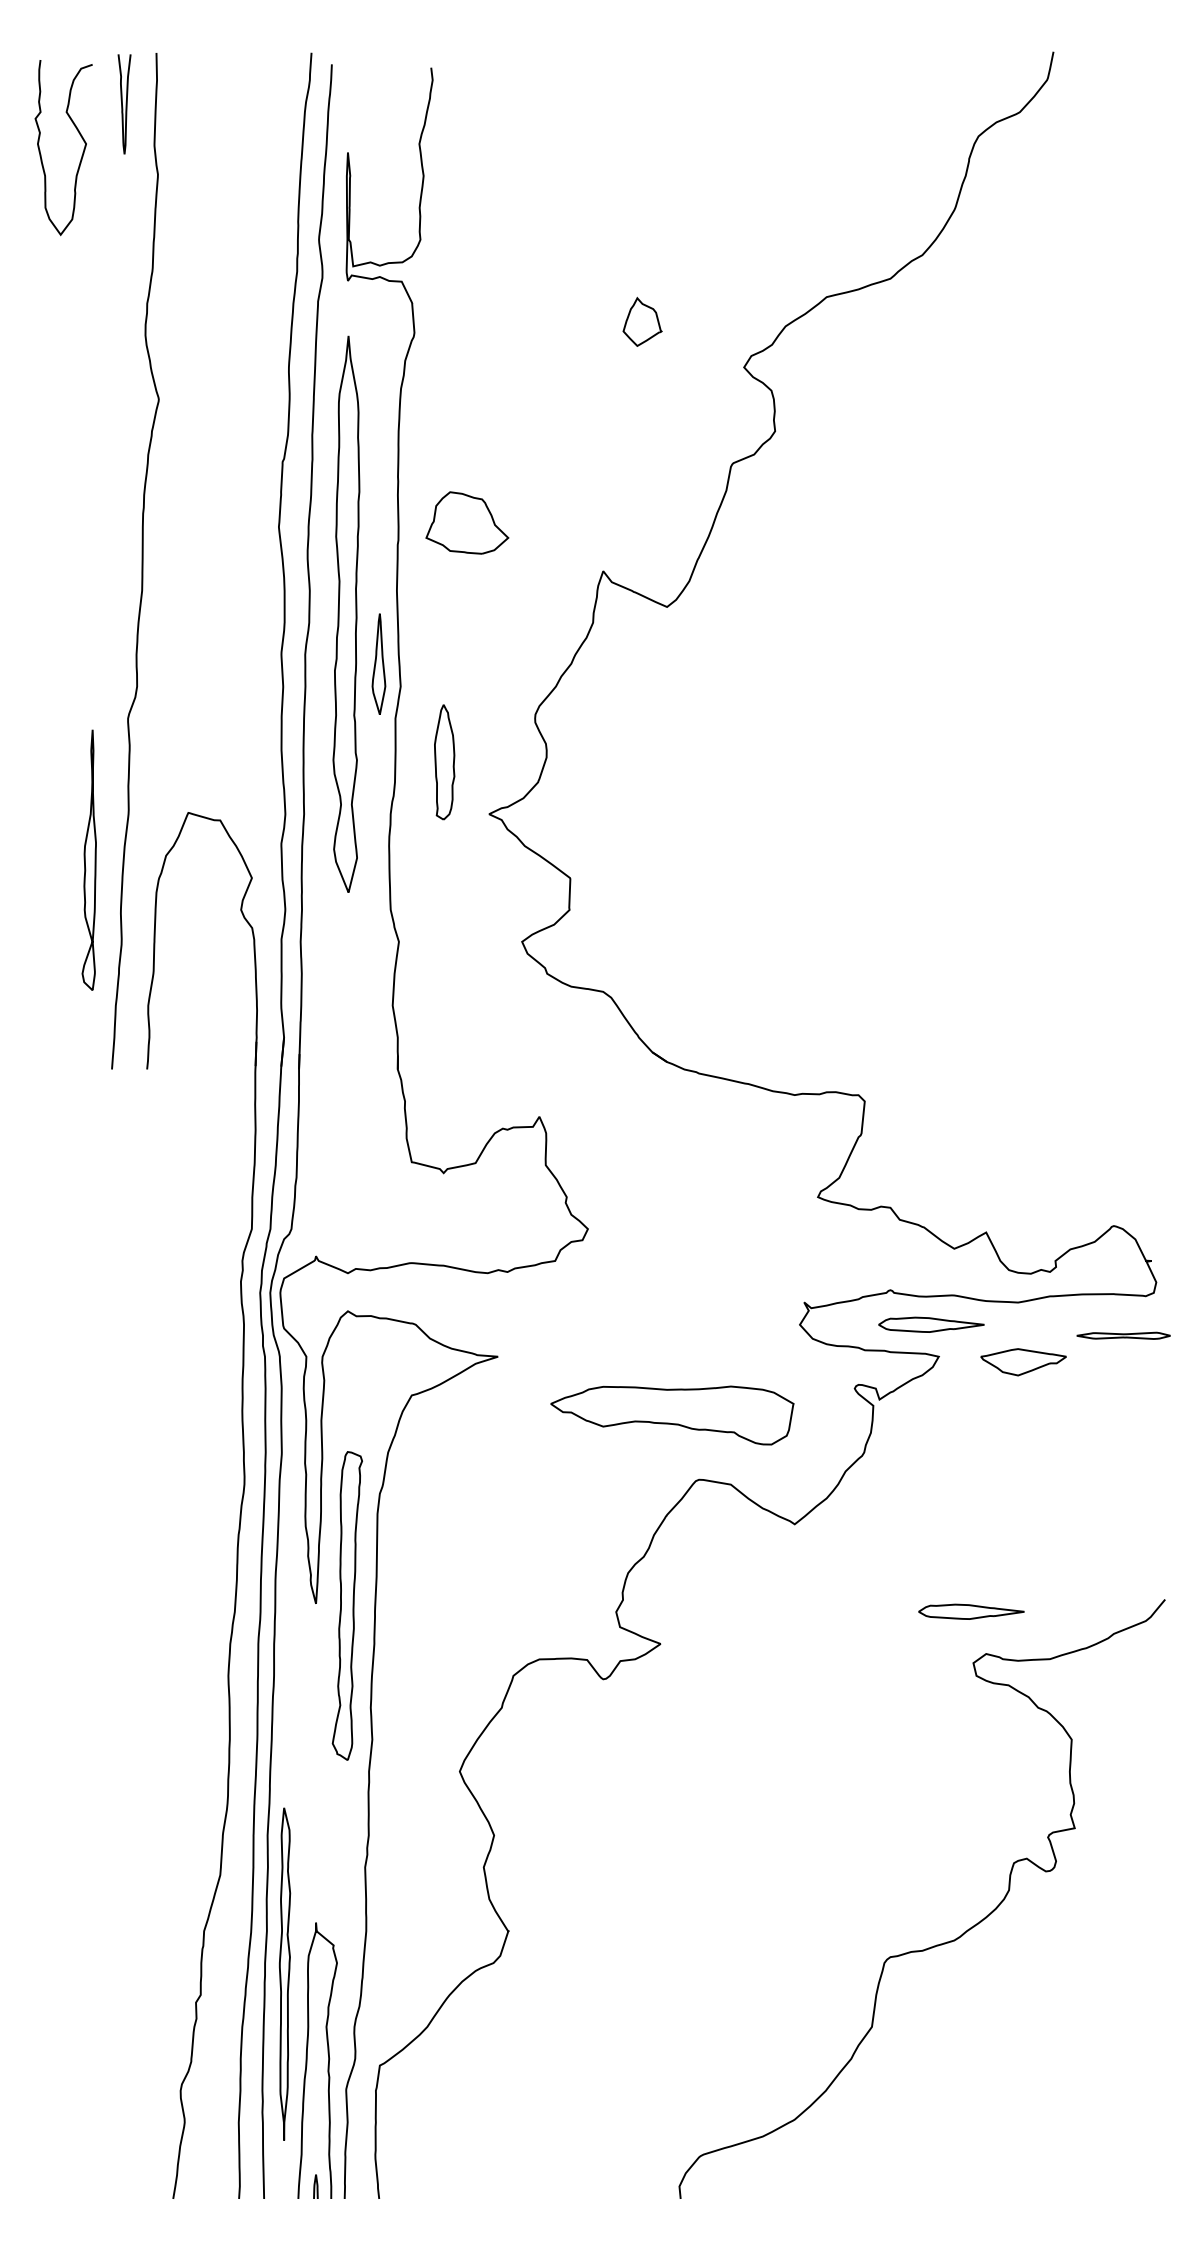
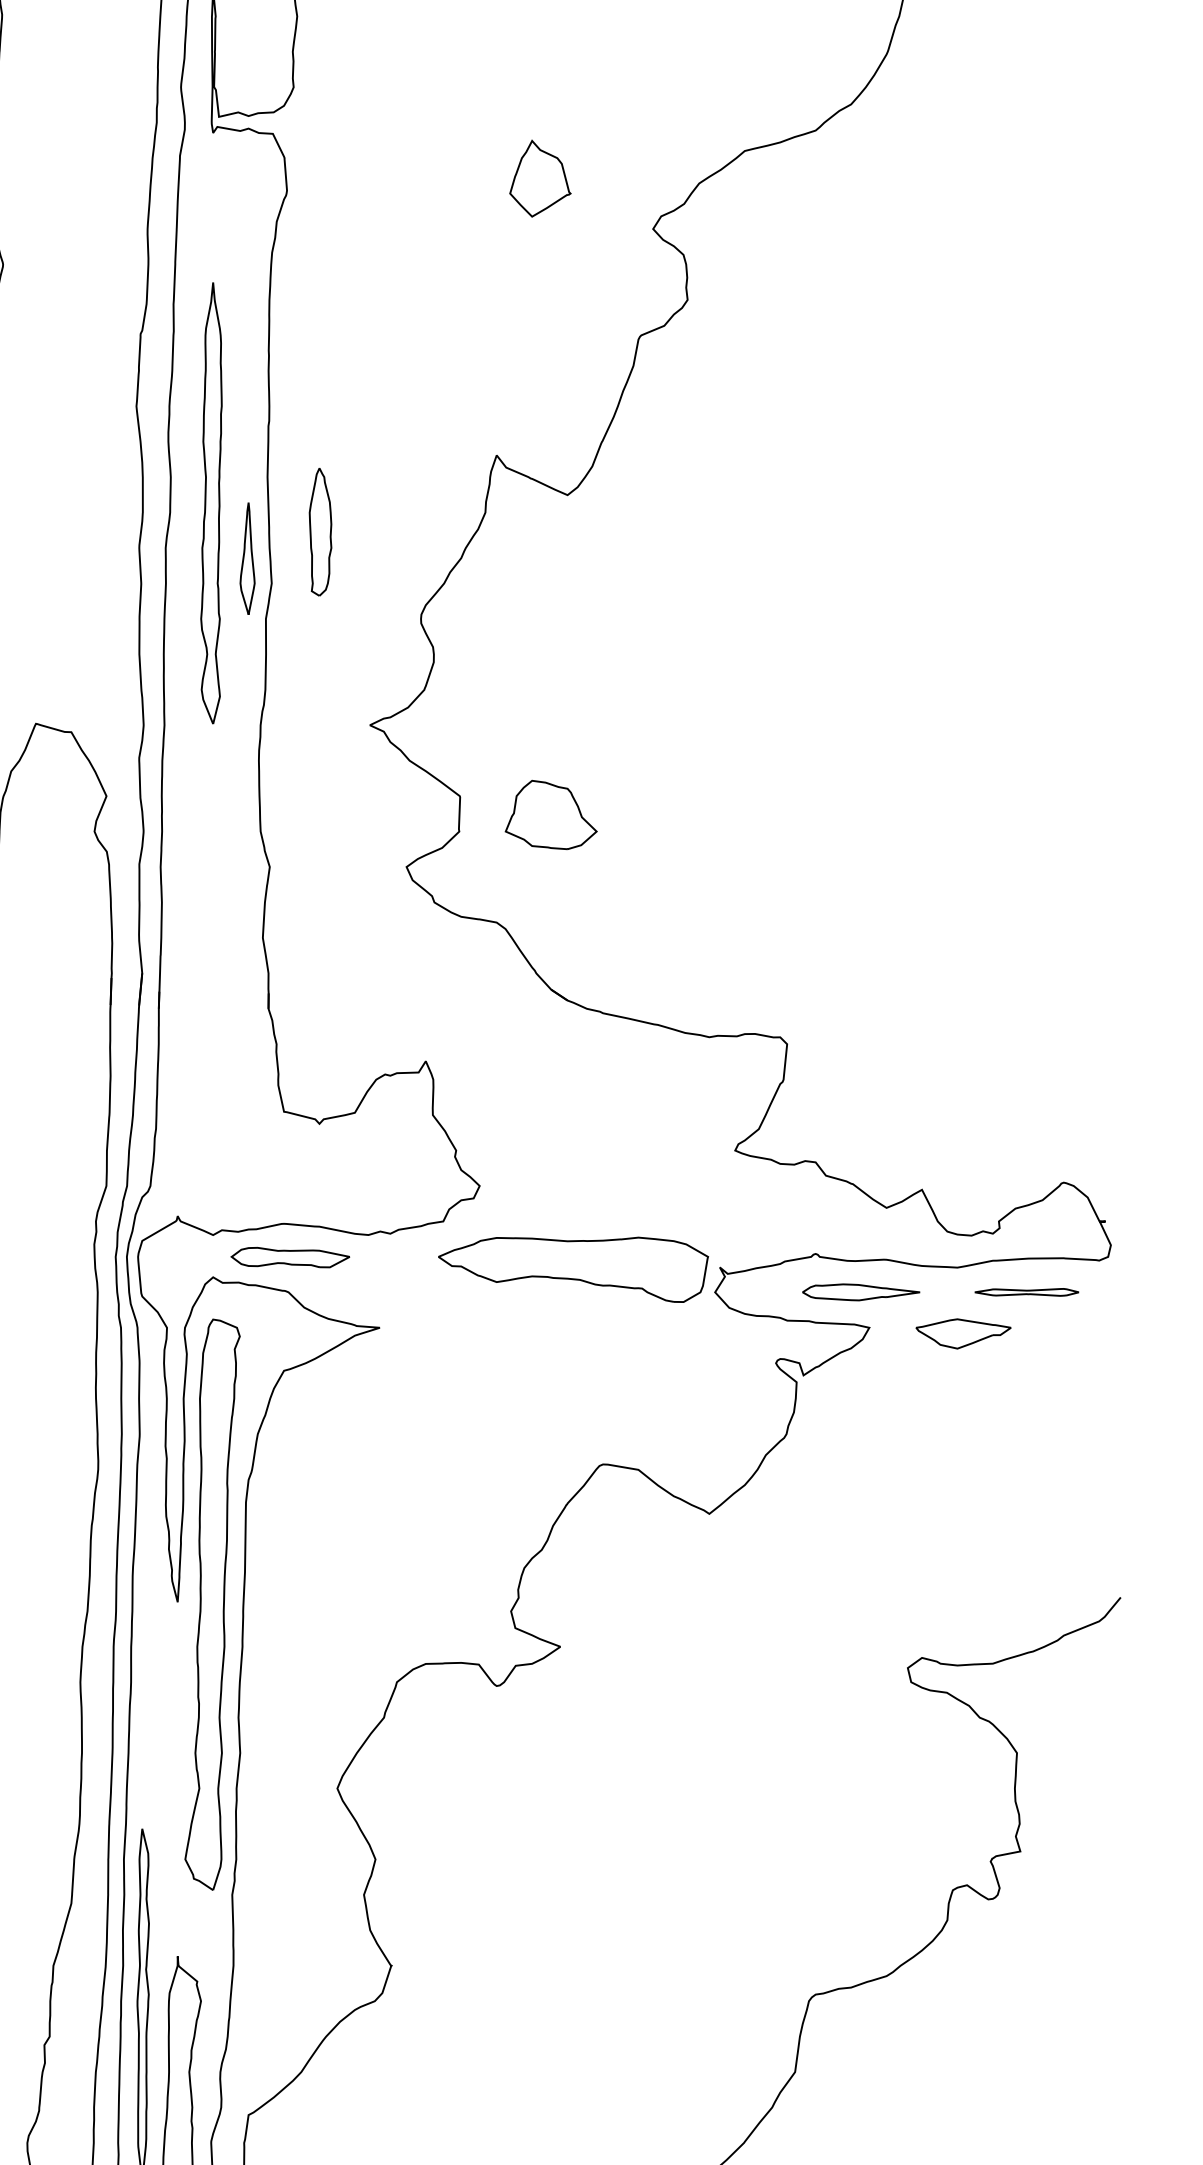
part: (642, 321) -> (540, 178), size x1.43
part: (467, 522) -> (551, 814), moved
part: (346, 614) -> (211, 503), size x0.71
part: (444, 762) -> (320, 532), moved
part: (417, 1293) -> (290, 1257), added
part: (1123, 1335) -> (1026, 1291), moved
part: (672, 1415) -> (573, 1269), moved
part: (347, 1605) -> (212, 1604), size x1.67
part: (971, 1611) -> (905, 1610), removed

